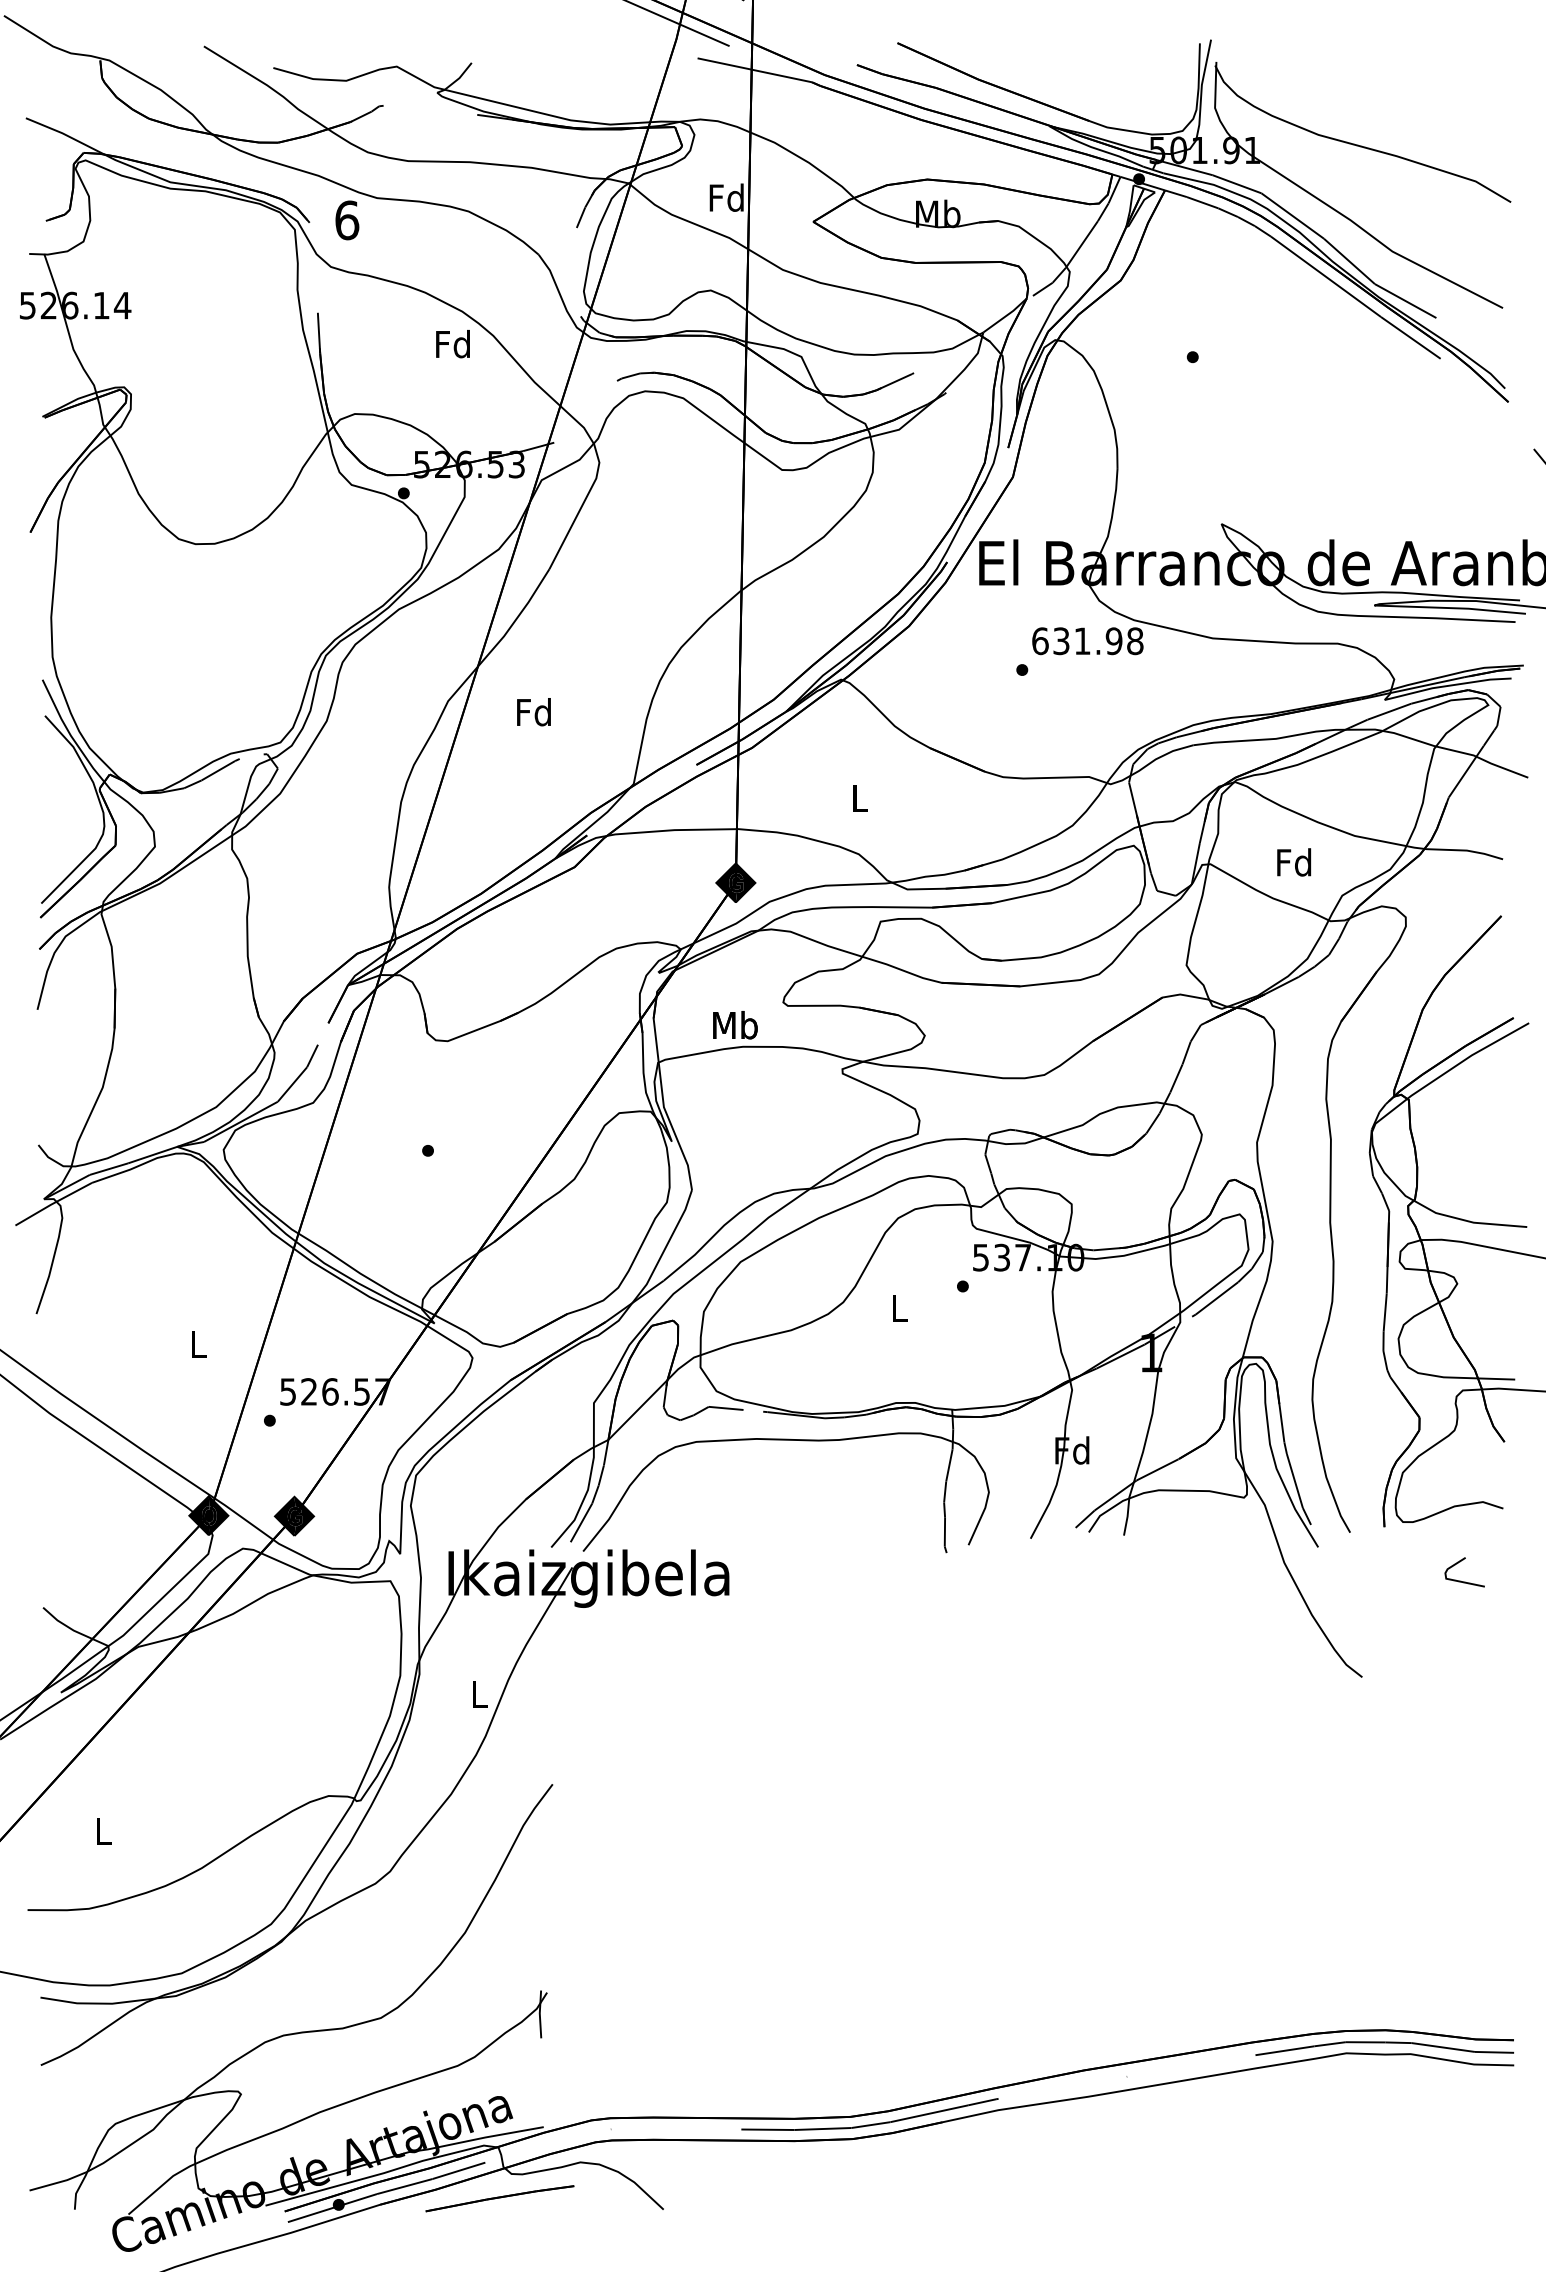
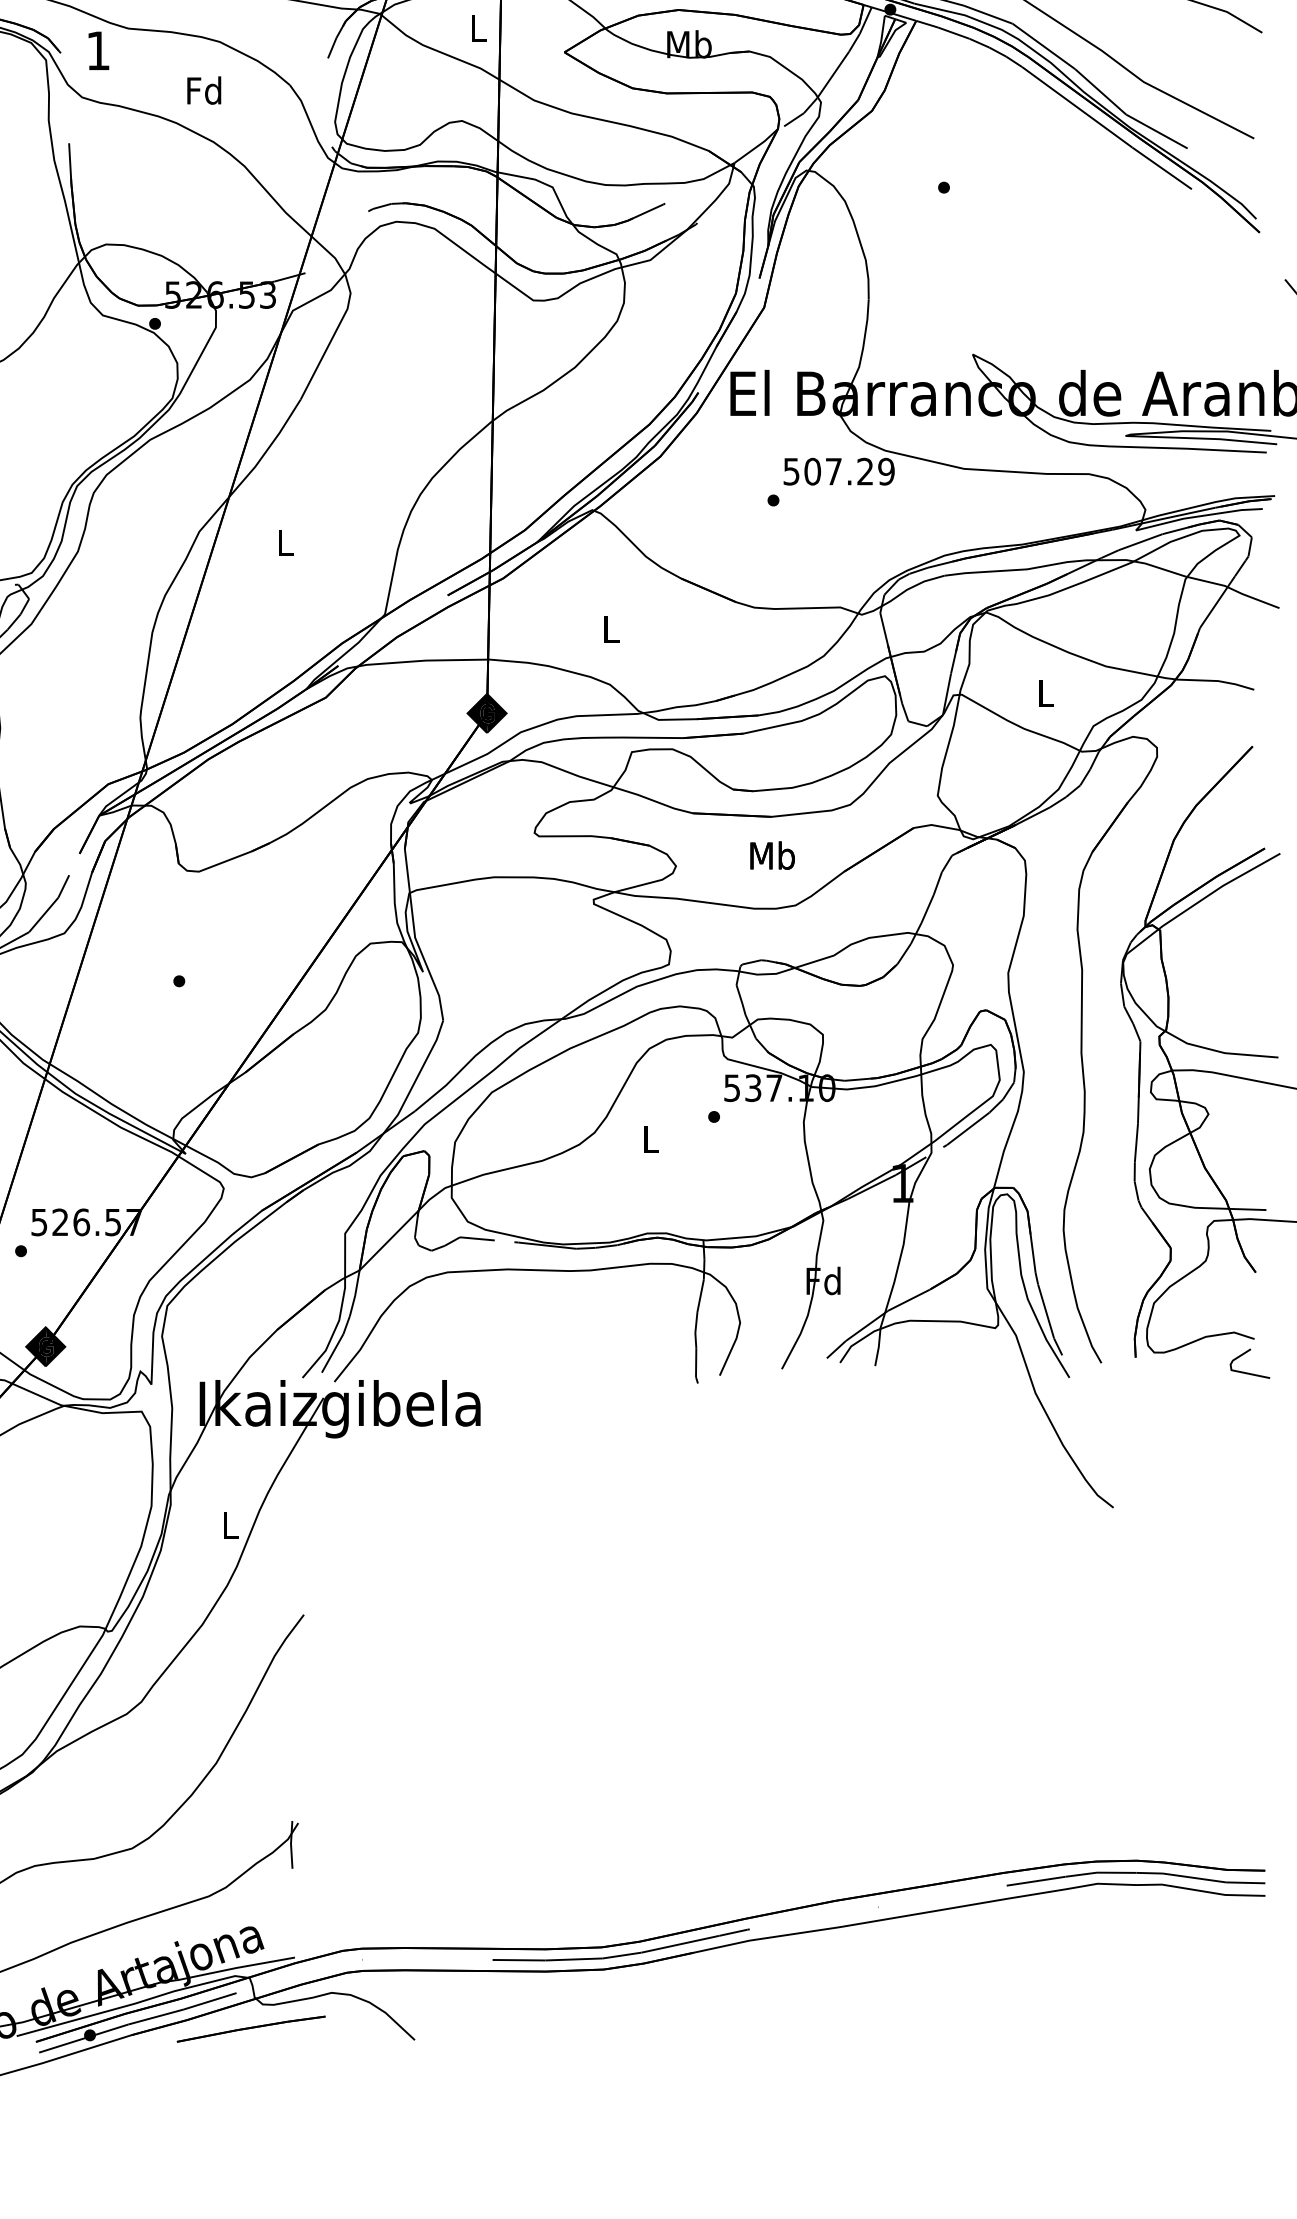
text: (726, 197) -> (477, 27), Fd -> L
text: (347, 220) -> (98, 50), 6 -> 1
text: (452, 344) -> (203, 90), moved
text: (1087, 641) -> (838, 471), 631.98 -> 507.29
text: (533, 712) -> (284, 542), Fd -> L
text: (1294, 862) -> (1045, 692), Fd -> L
text: (735, 1025) -> (772, 855), moved
line: (1460, 1580) -> (1245, 1371), moved

